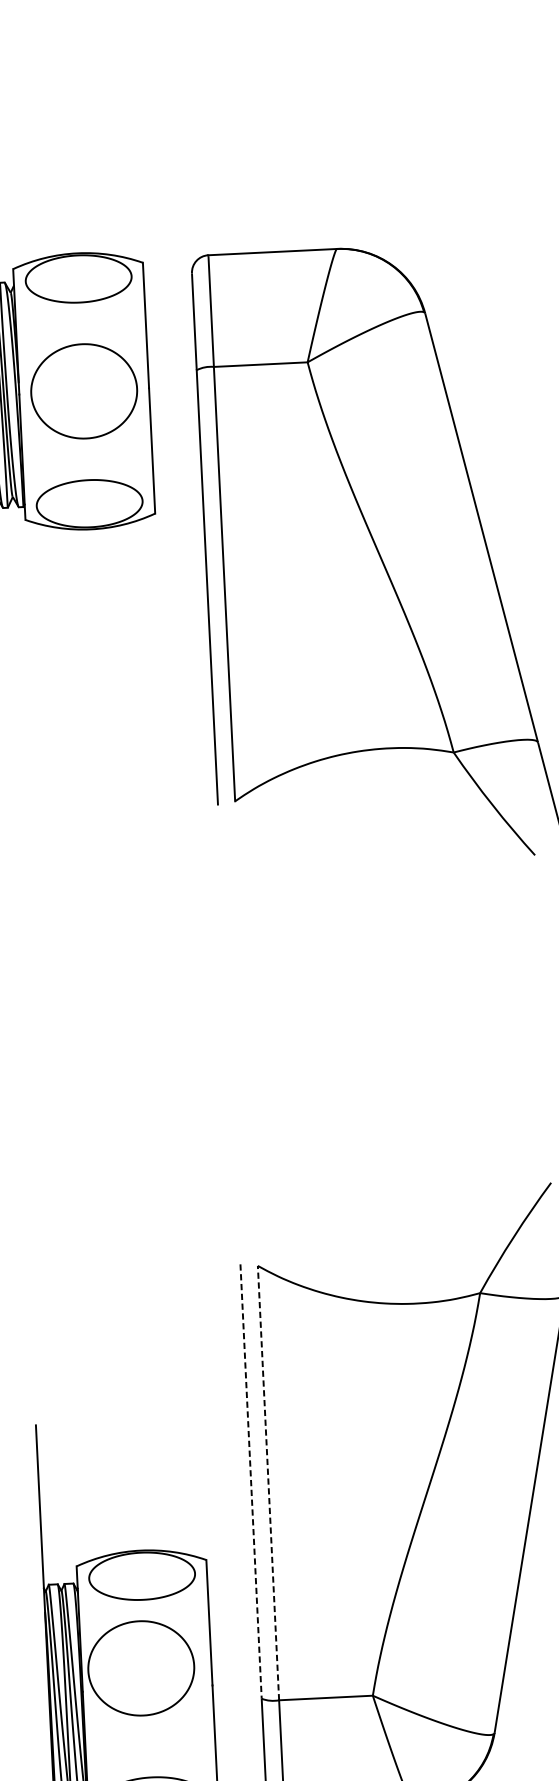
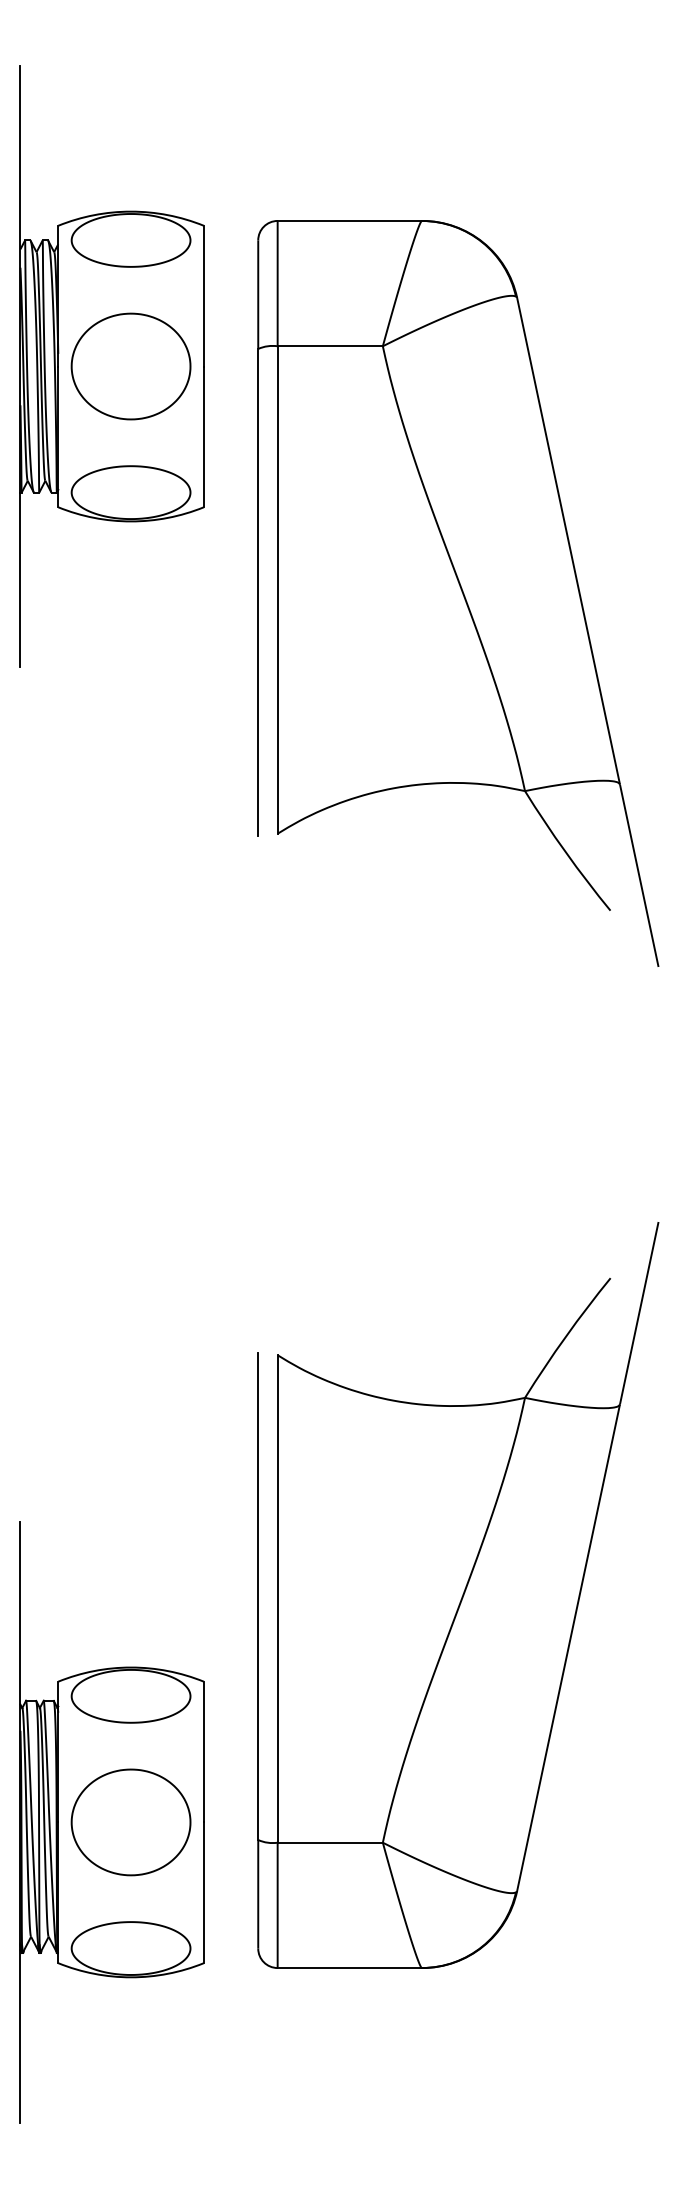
line: (251, 1481) -> (258, 1596), dashed -> solid
line: (268, 1482) -> (277, 1598), dashed -> solid
part: (140, 1668) -> (130, 1822), moved

